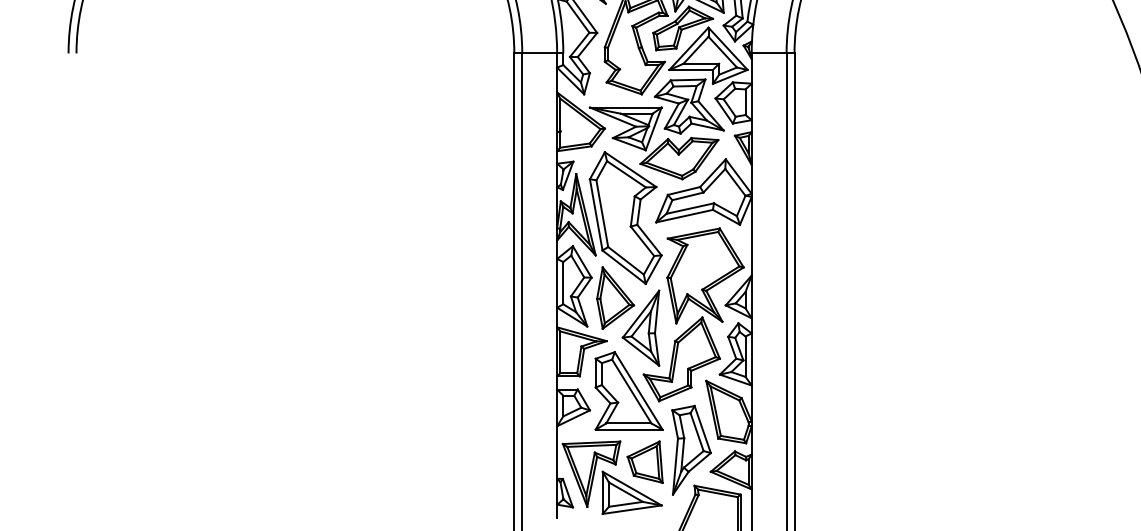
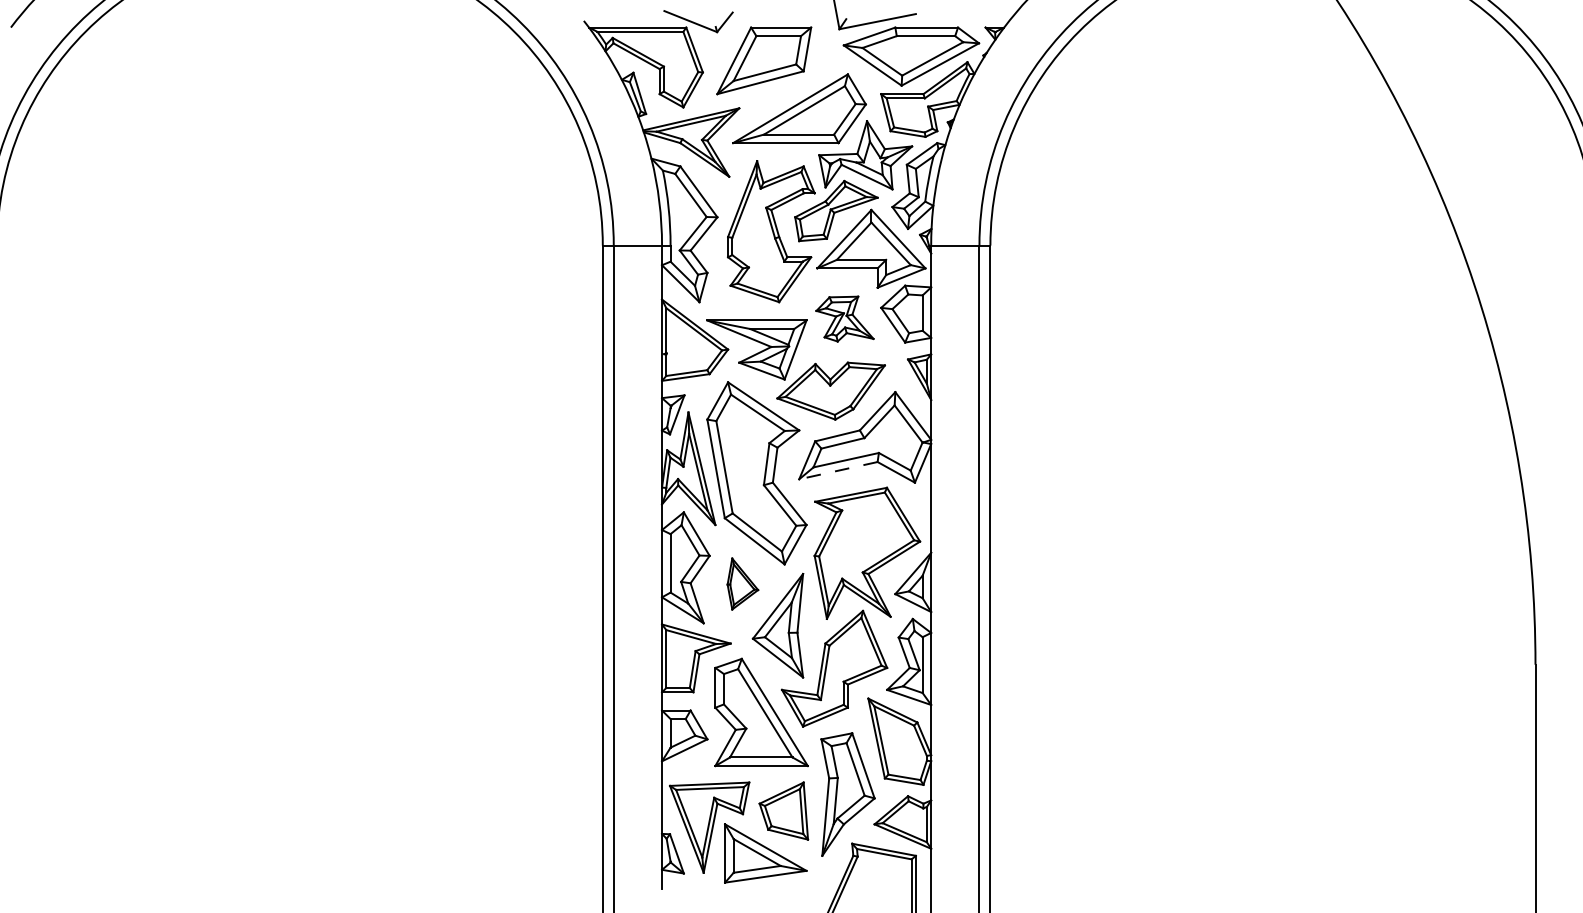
part: (689, 106) -> (844, 318), size x0.6
line: (683, 216) -> (837, 470), solid -> dashed
part: (615, 297) -> (742, 583), size x0.6

